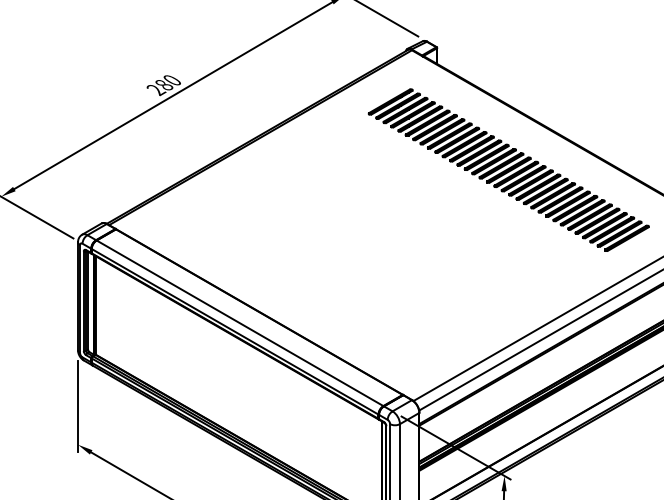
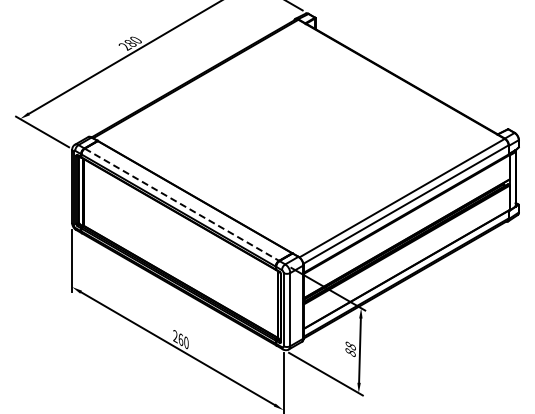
part: (508, 169) -> (363, 100), removed
line: (240, 322) -> (182, 204), solid -> dashed

